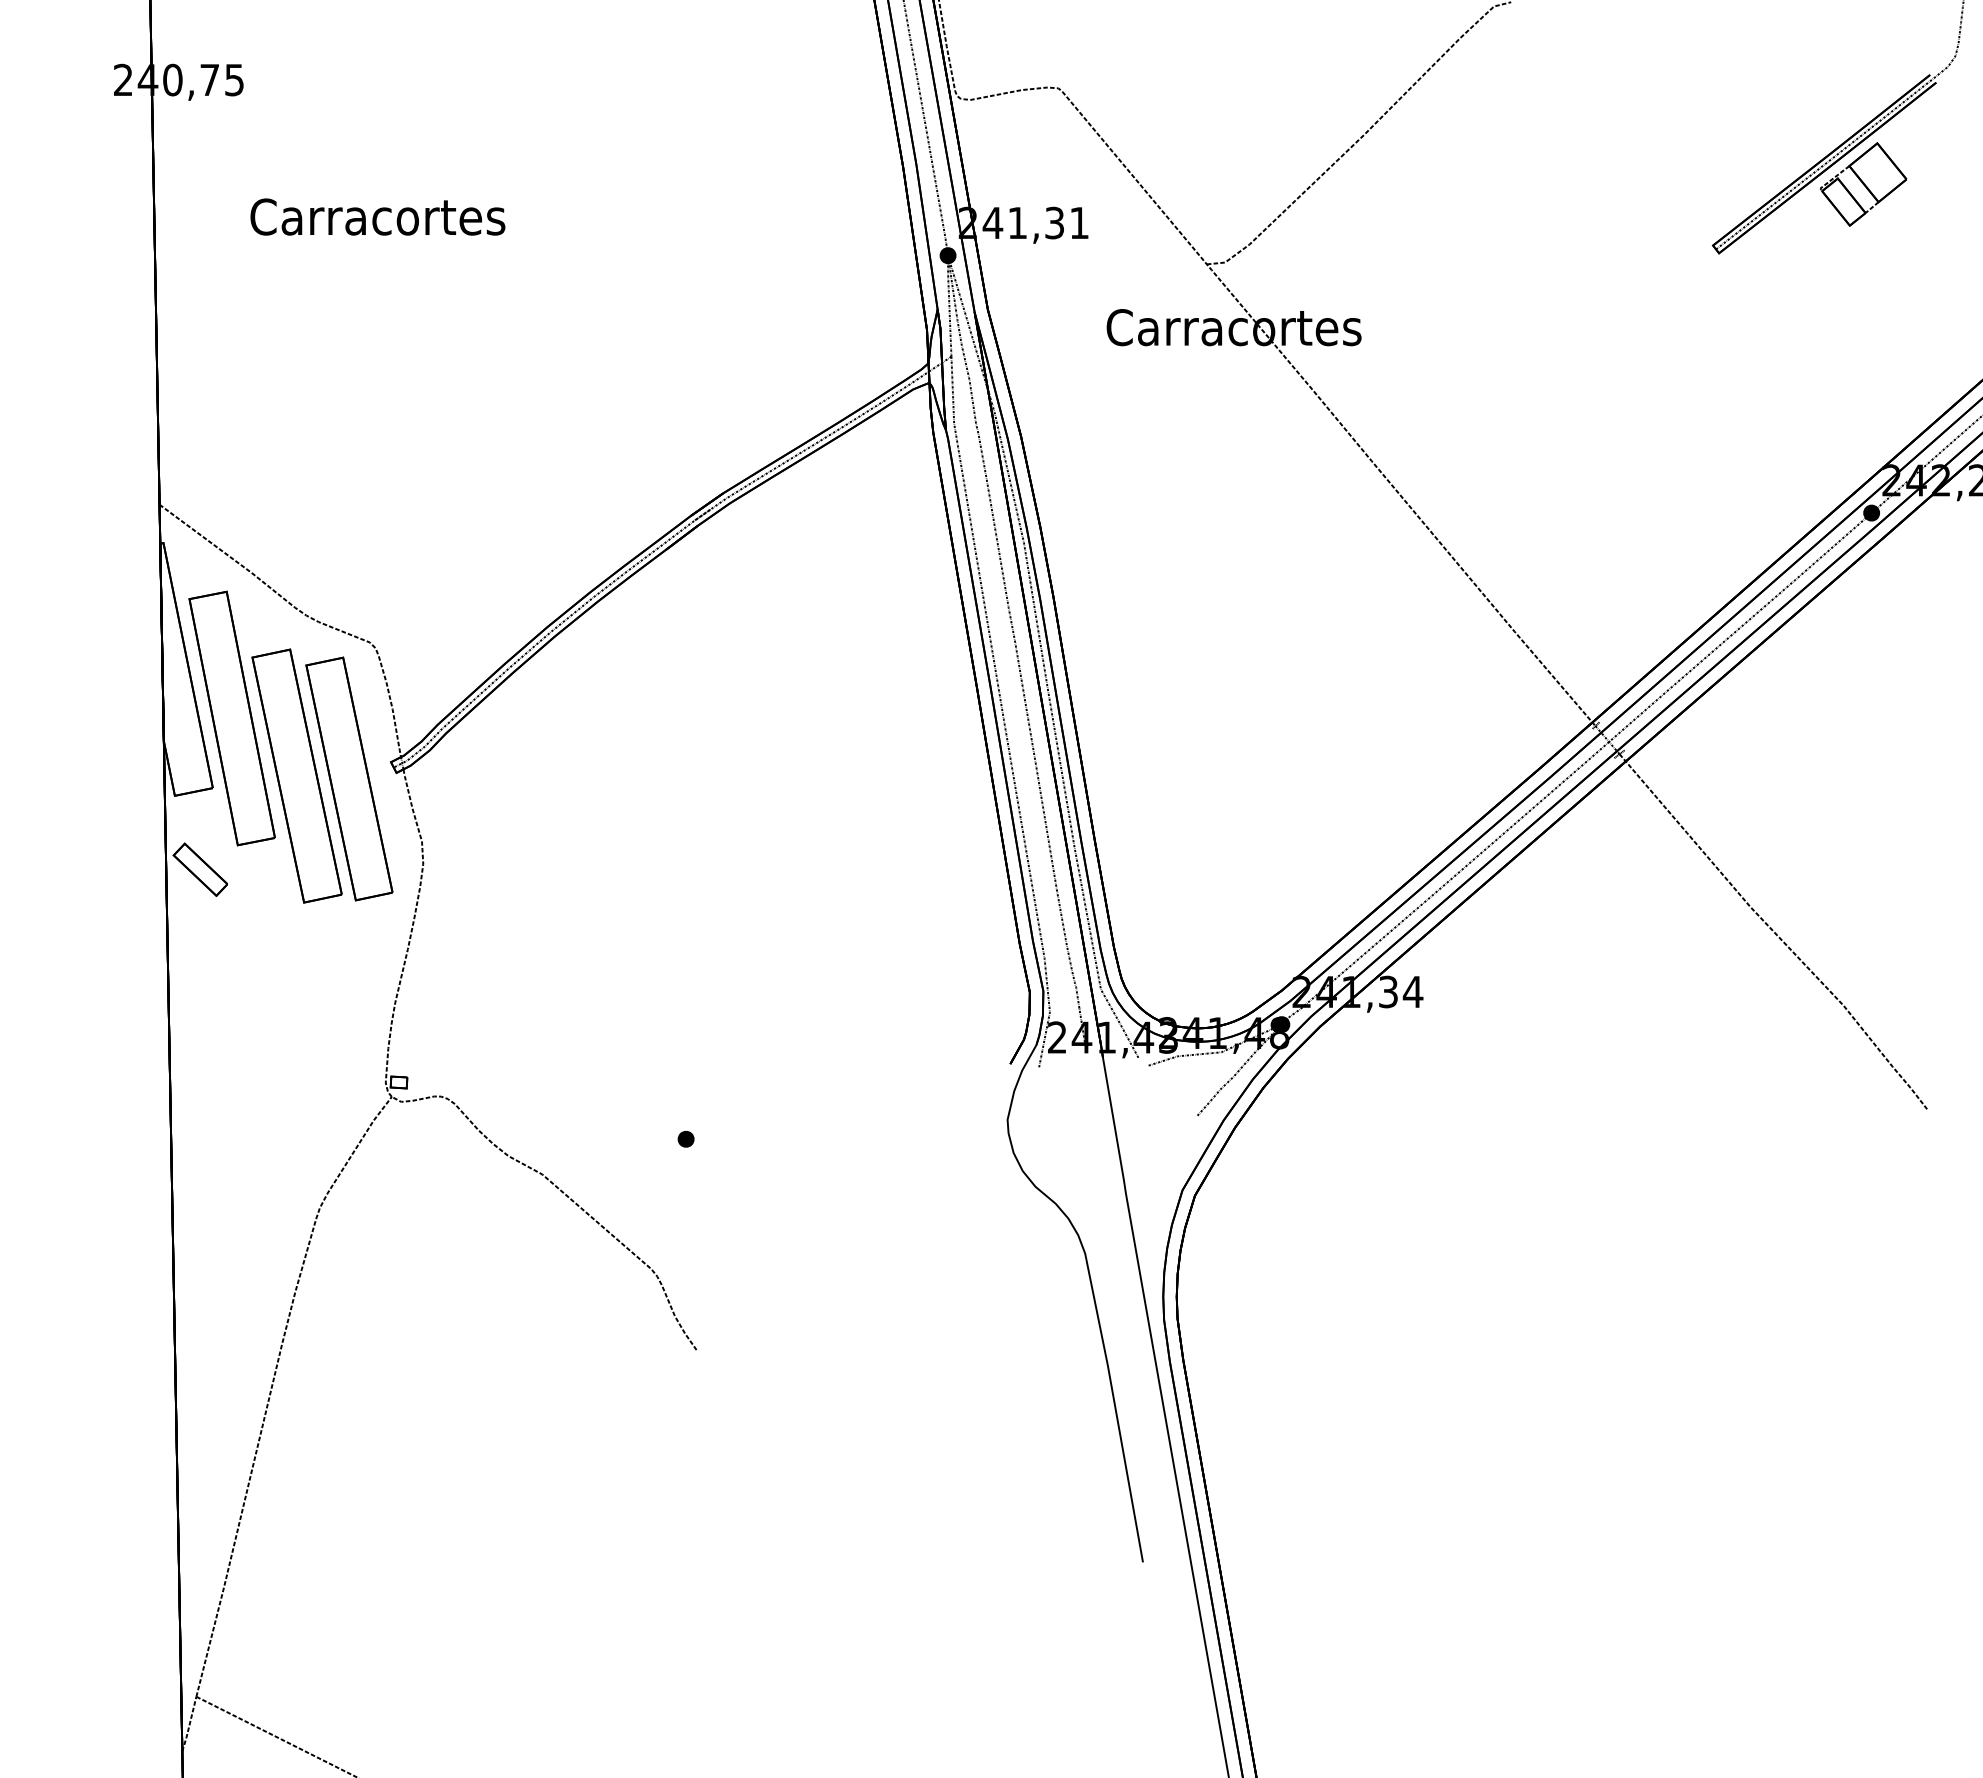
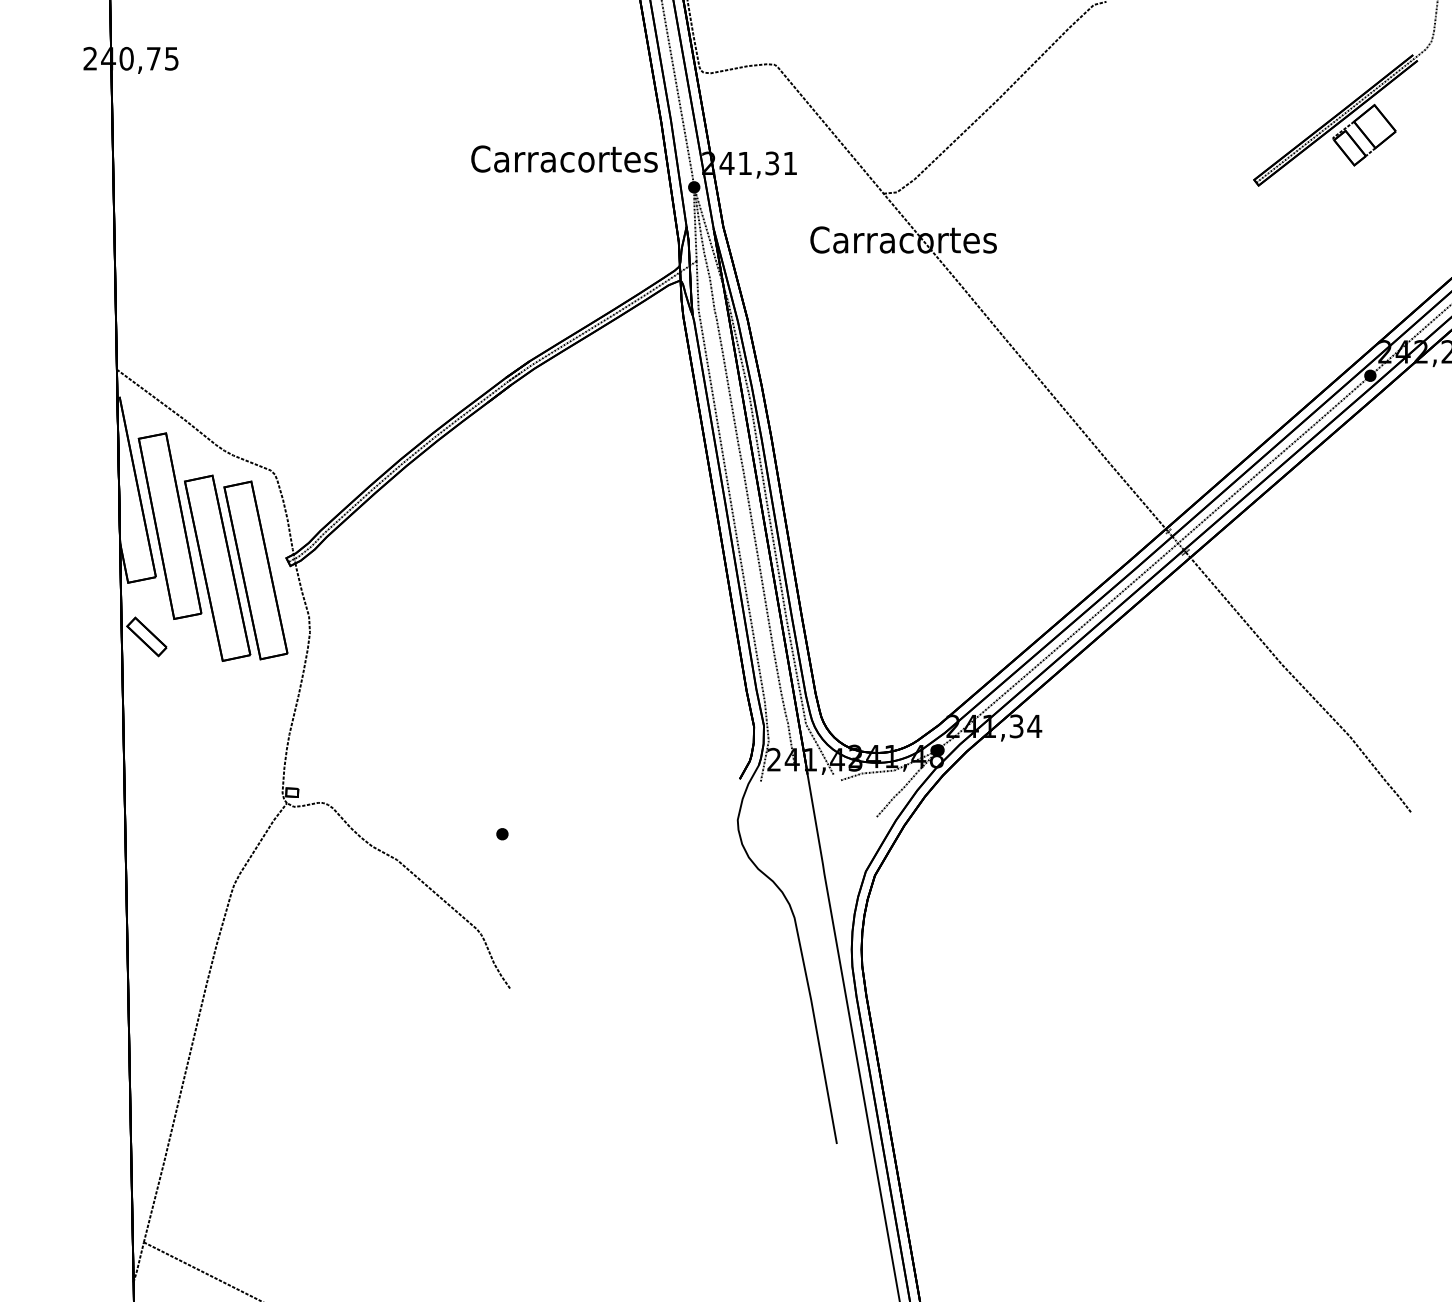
text: (377, 216) -> (564, 158), moved

